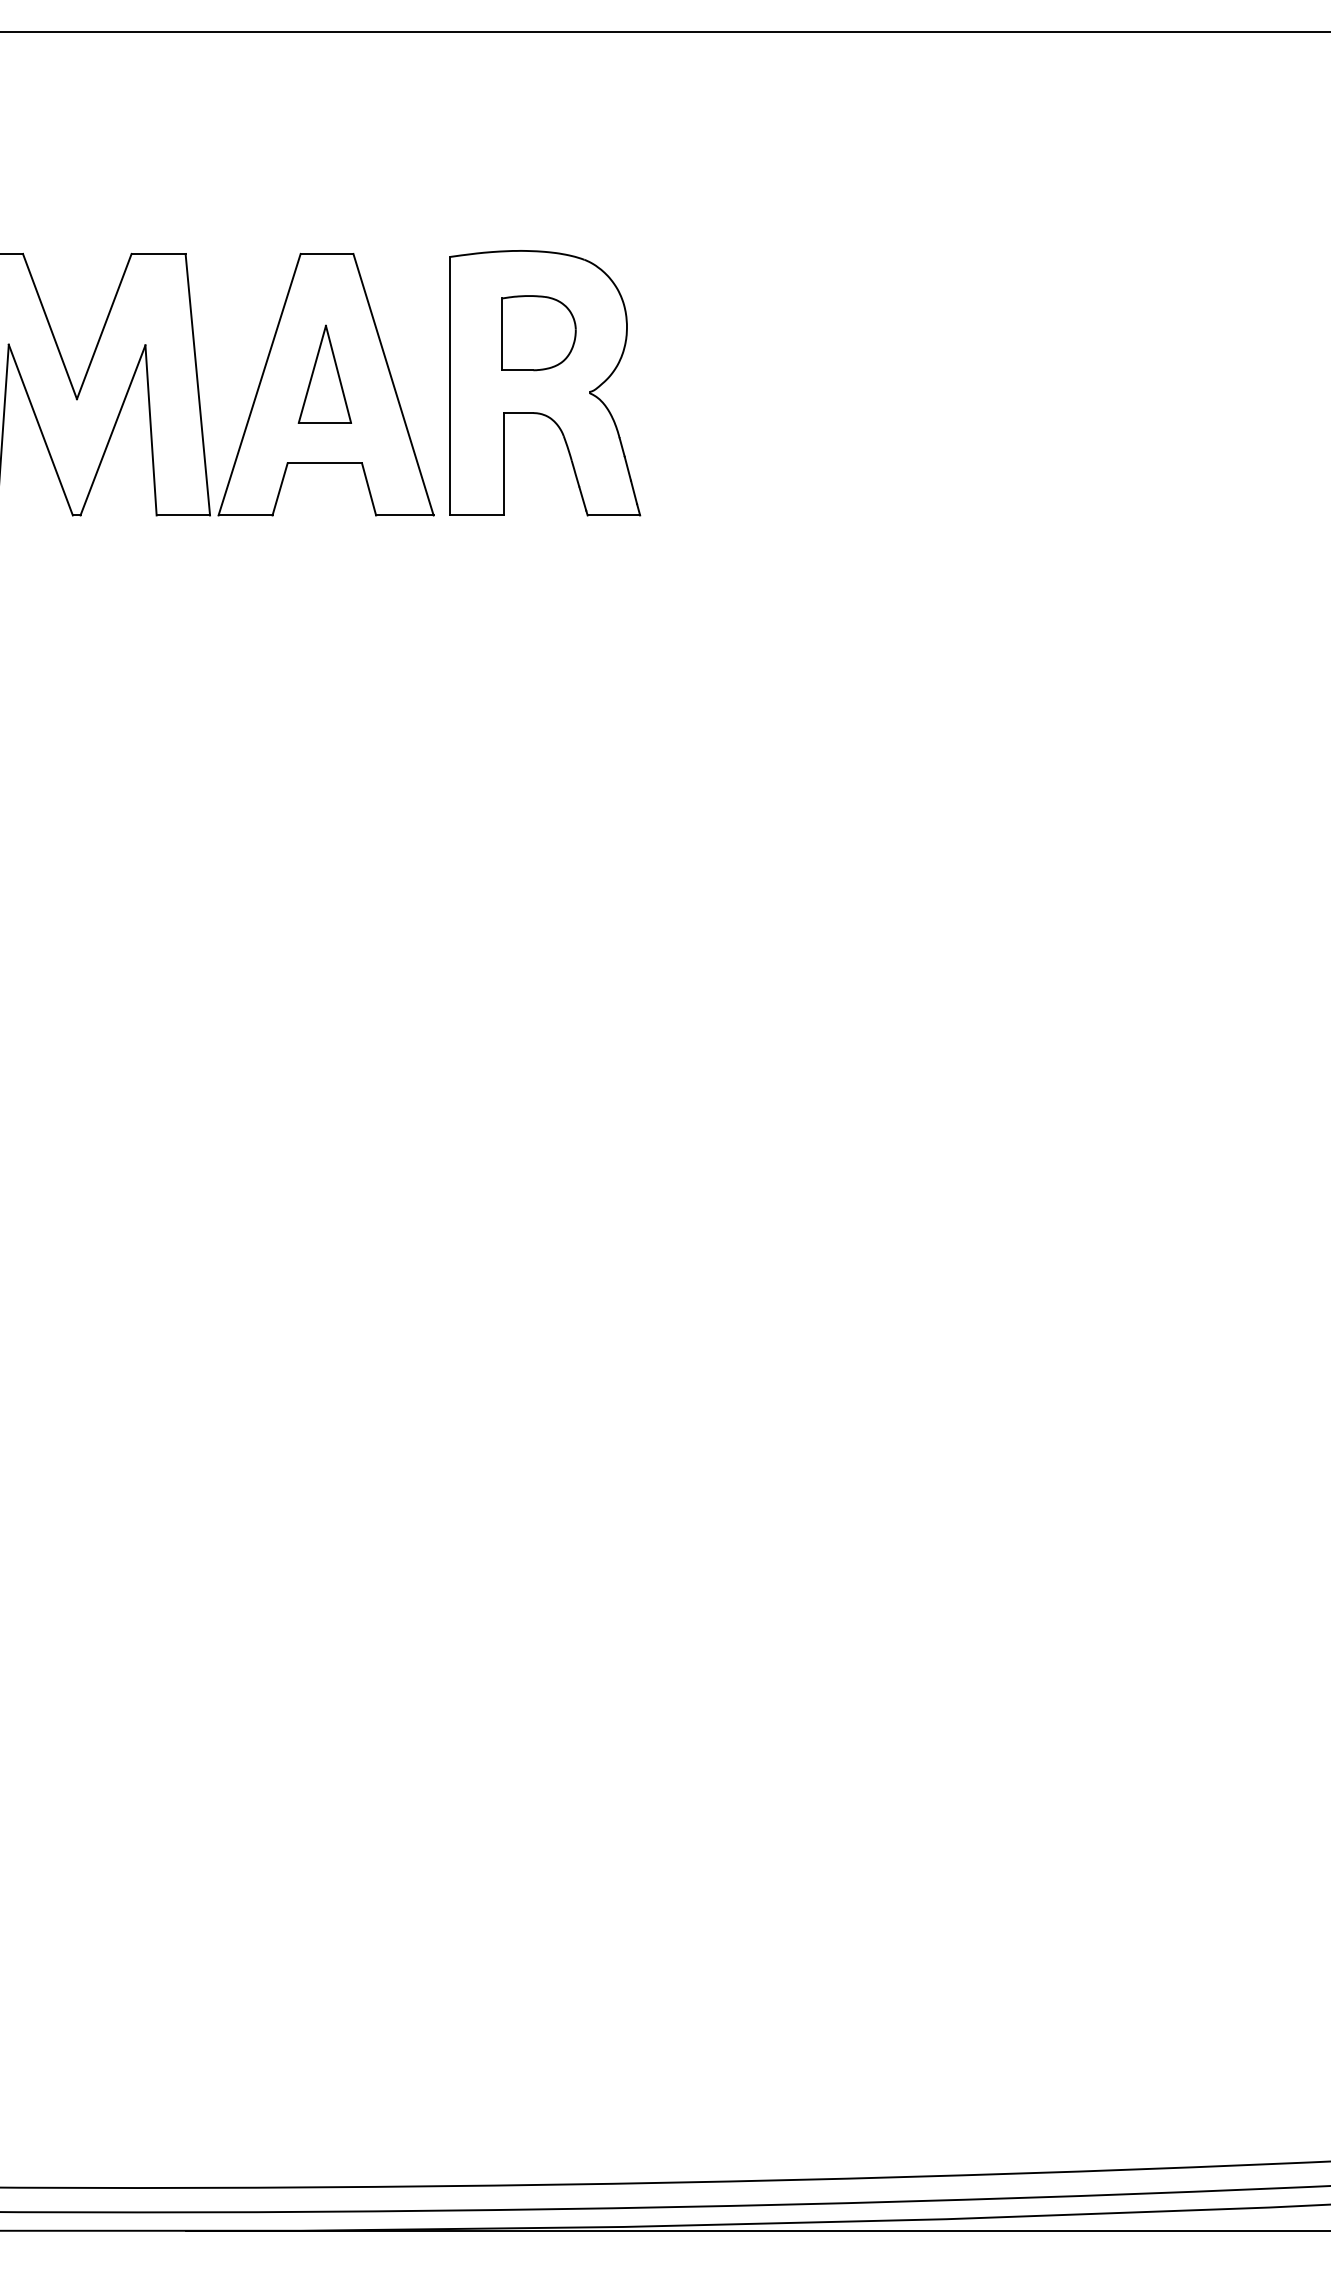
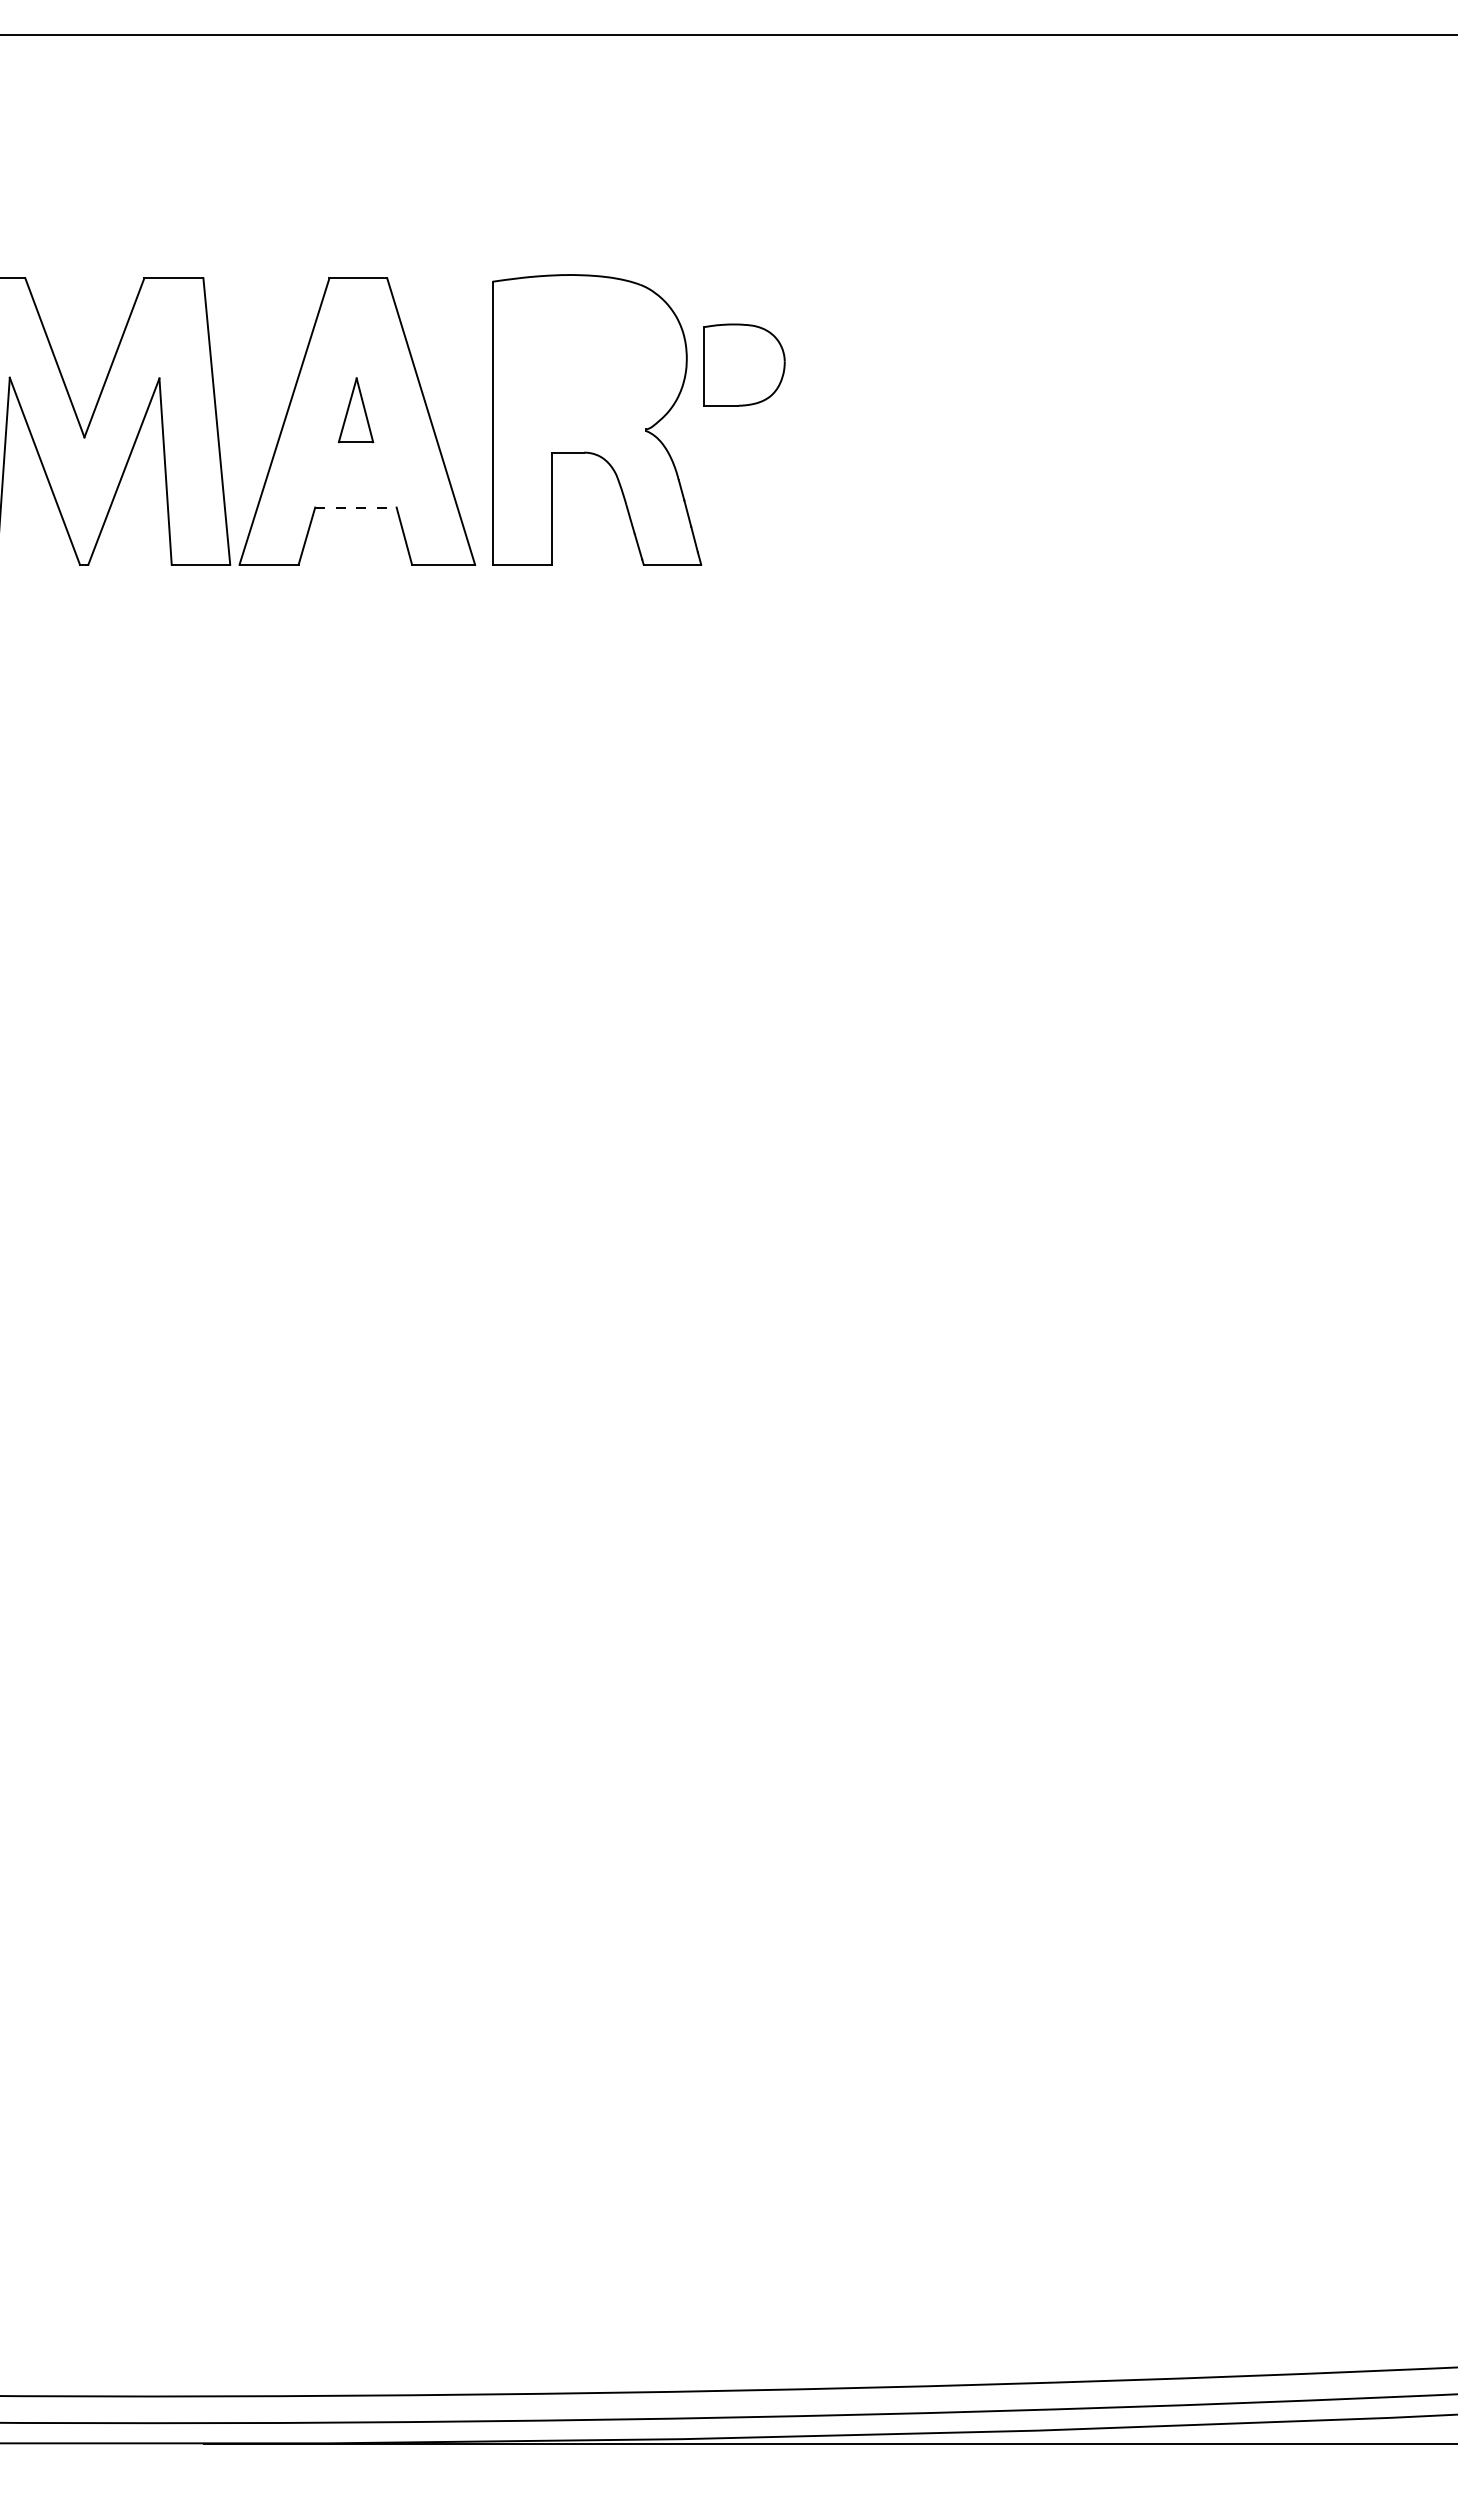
part: (539, 332) -> (744, 364), moved
part: (324, 374) -> (355, 410), size x0.6
line: (324, 463) -> (355, 507), solid -> dashed

